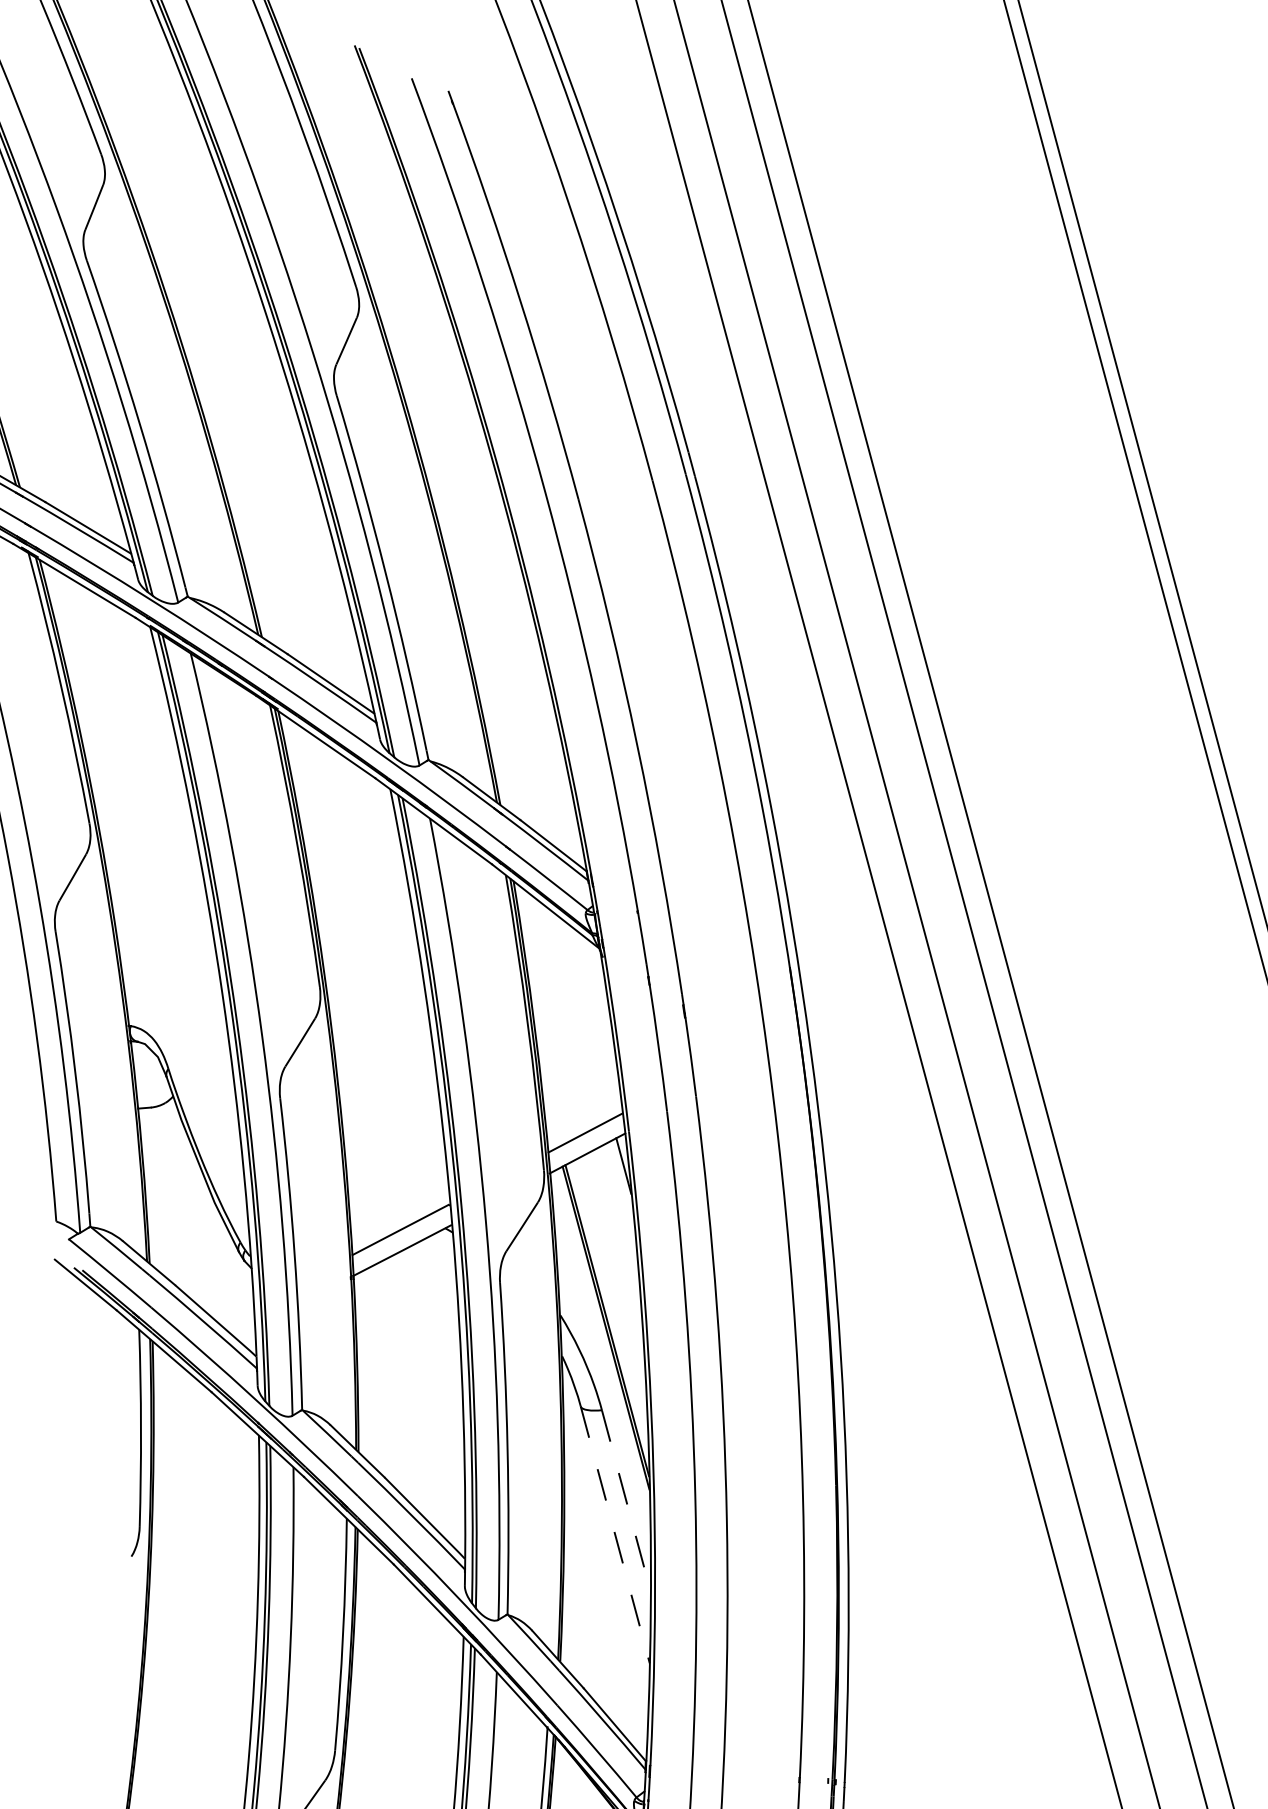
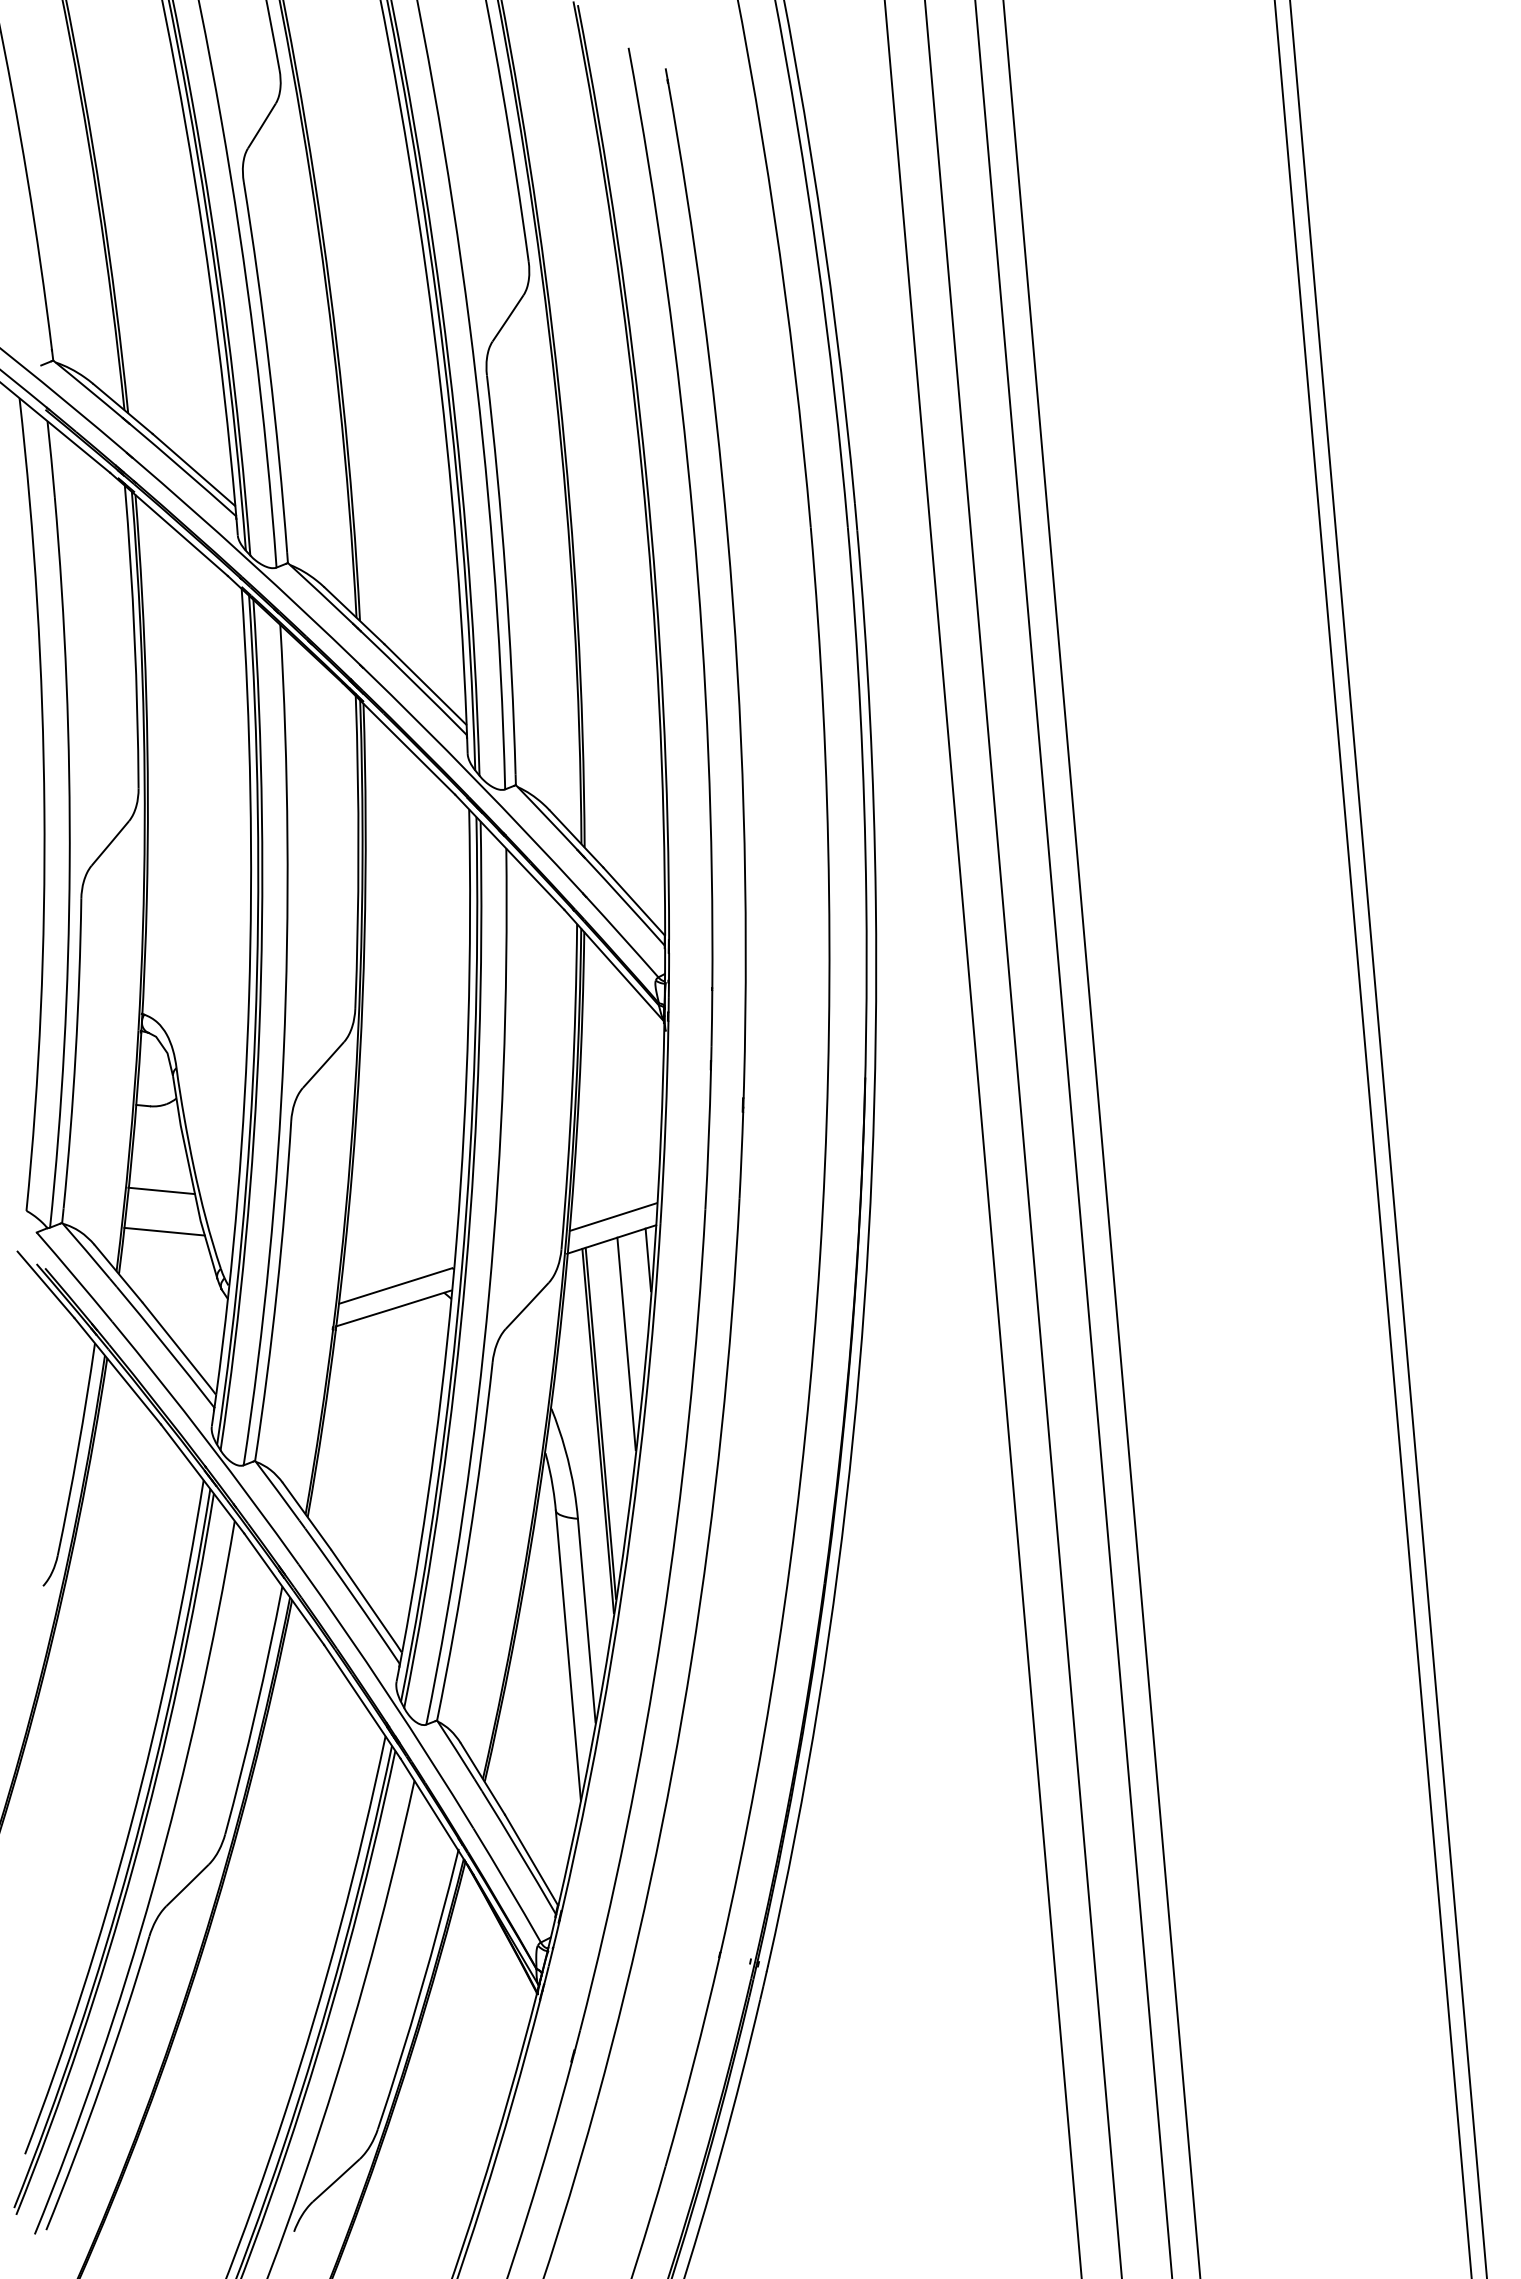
line: (174, 1181) -> (161, 1190), added
line: (183, 1217) -> (164, 1231), added
line: (617, 1244) -> (626, 1343), added
line: (626, 1501) -> (586, 1621), dashed -> solid
line: (615, 1534) -> (568, 1655), dashed -> solid

